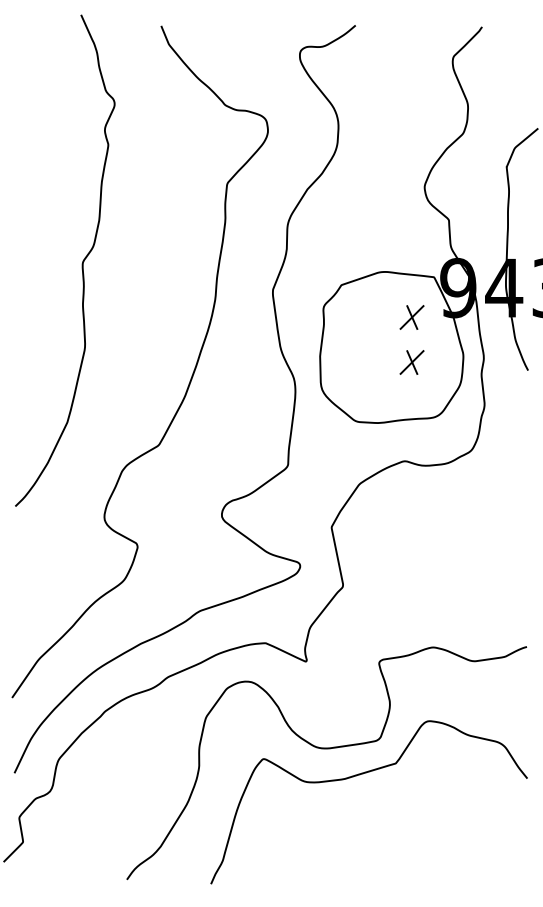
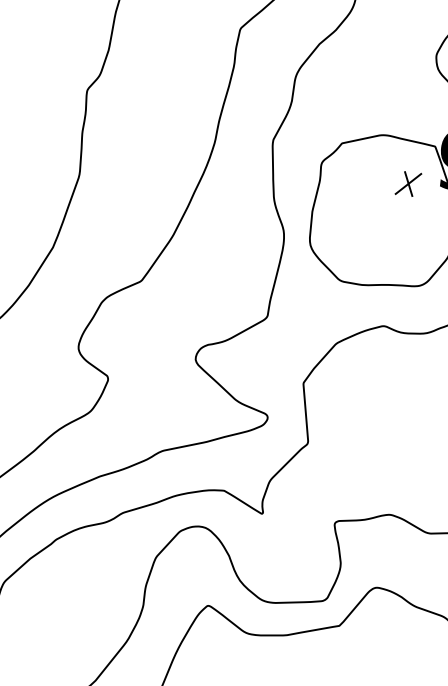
part: (411, 362) -> (402, 228), removed

